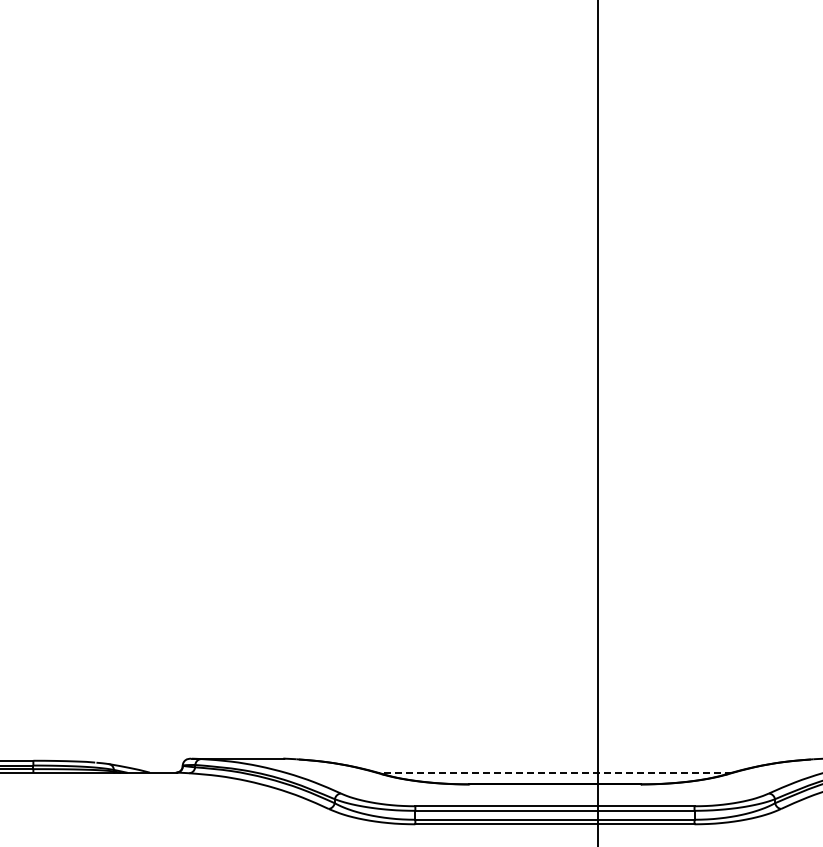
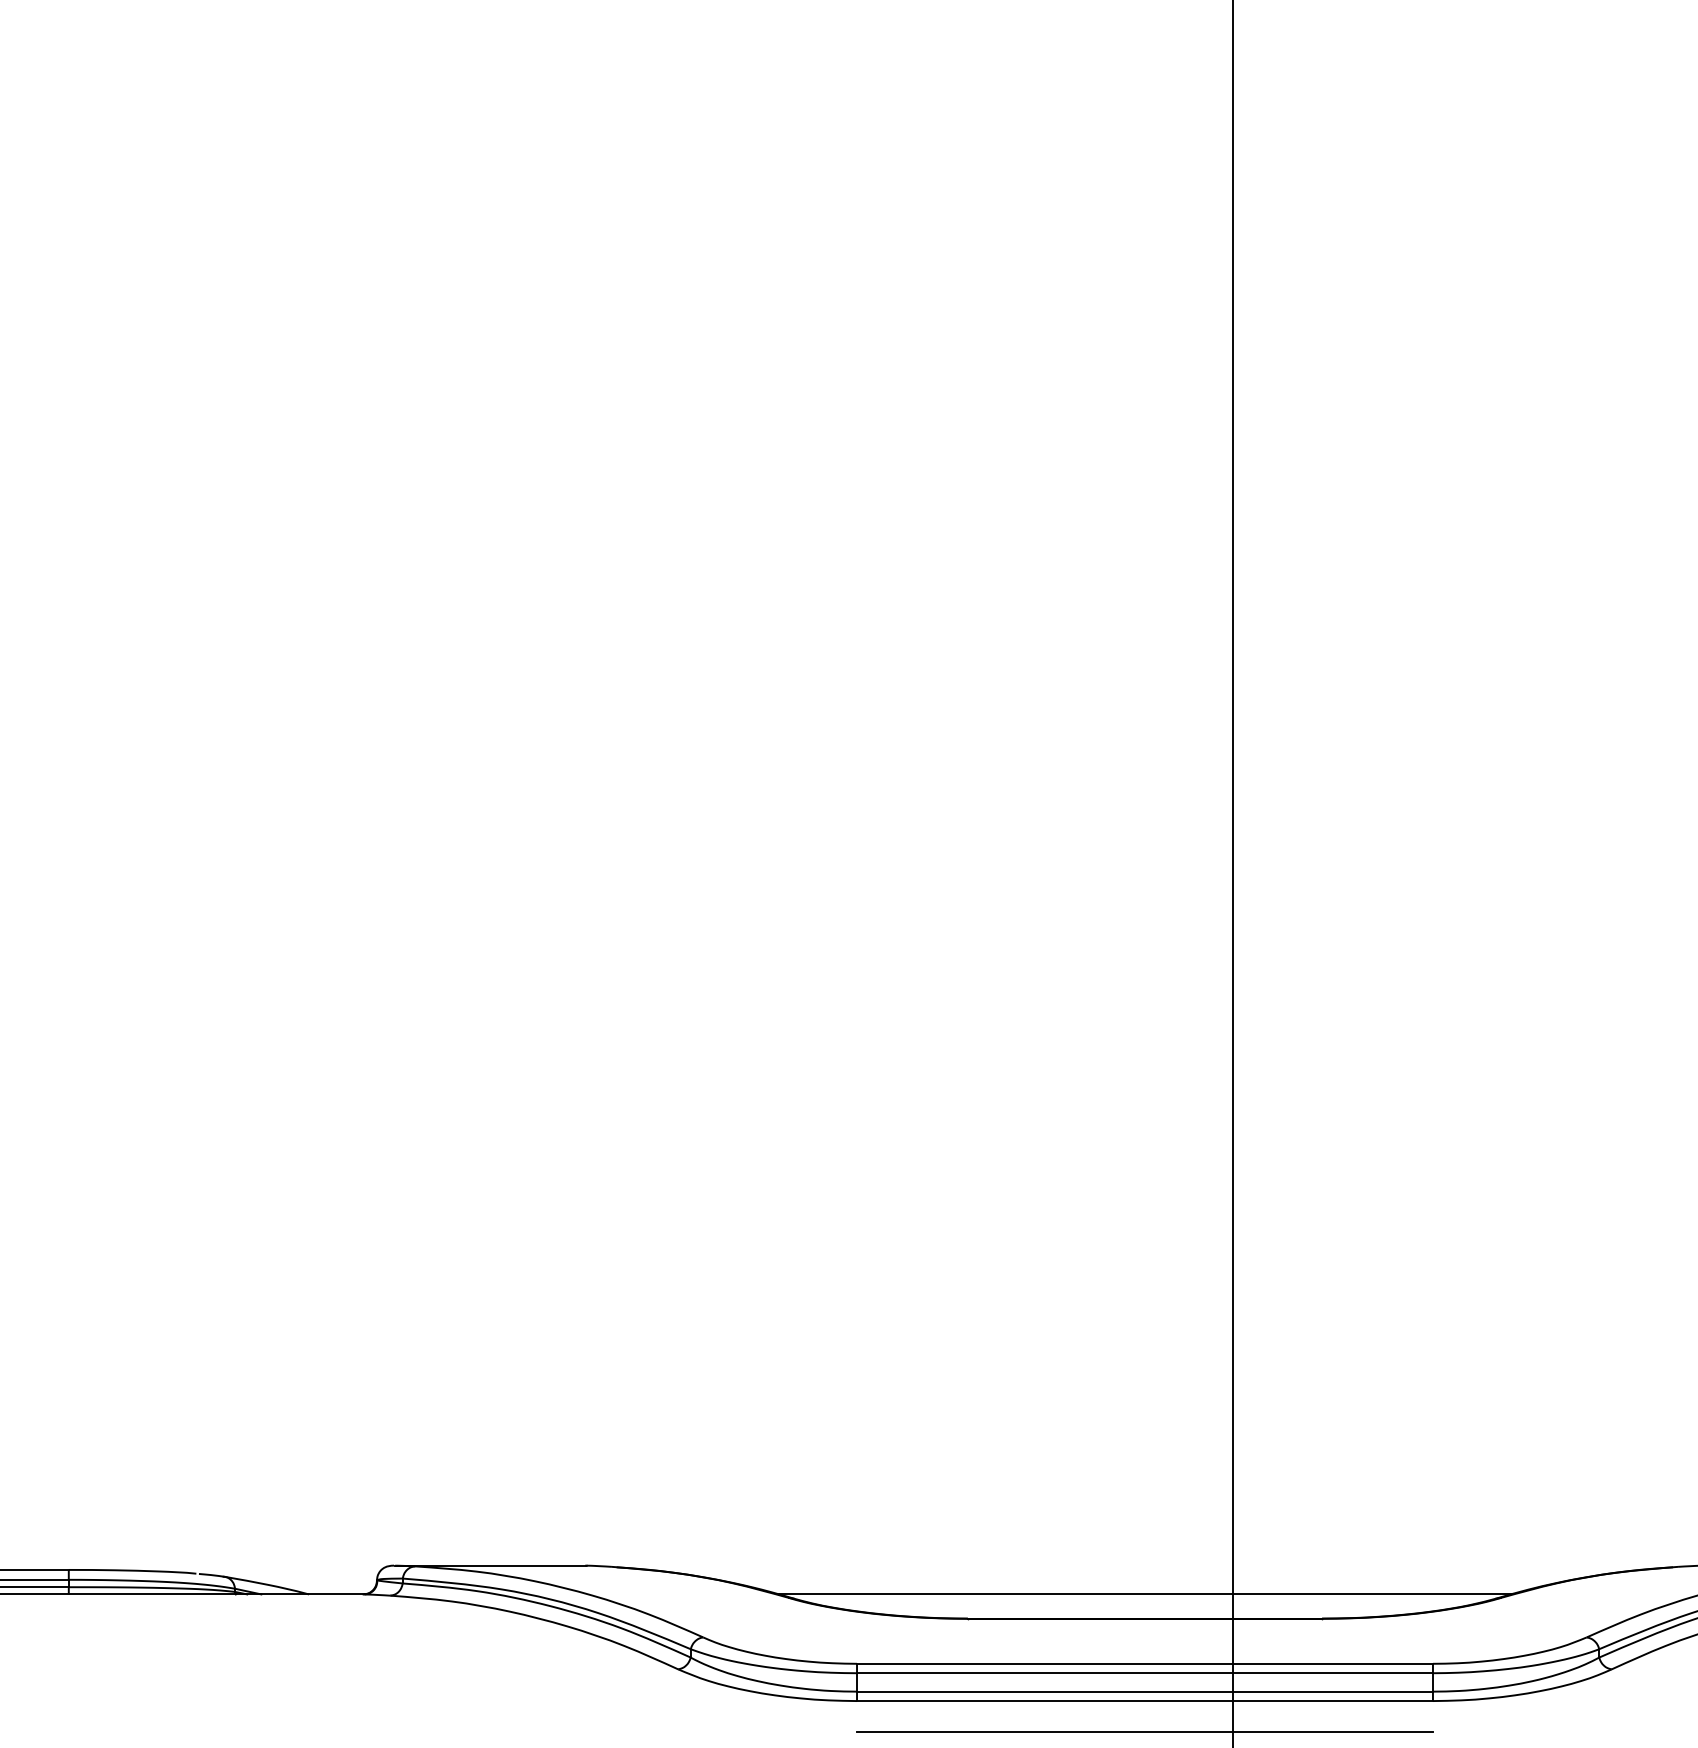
line: (554, 772) -> (1144, 1594), dashed -> solid
line: (554, 839) -> (1144, 1732), added

